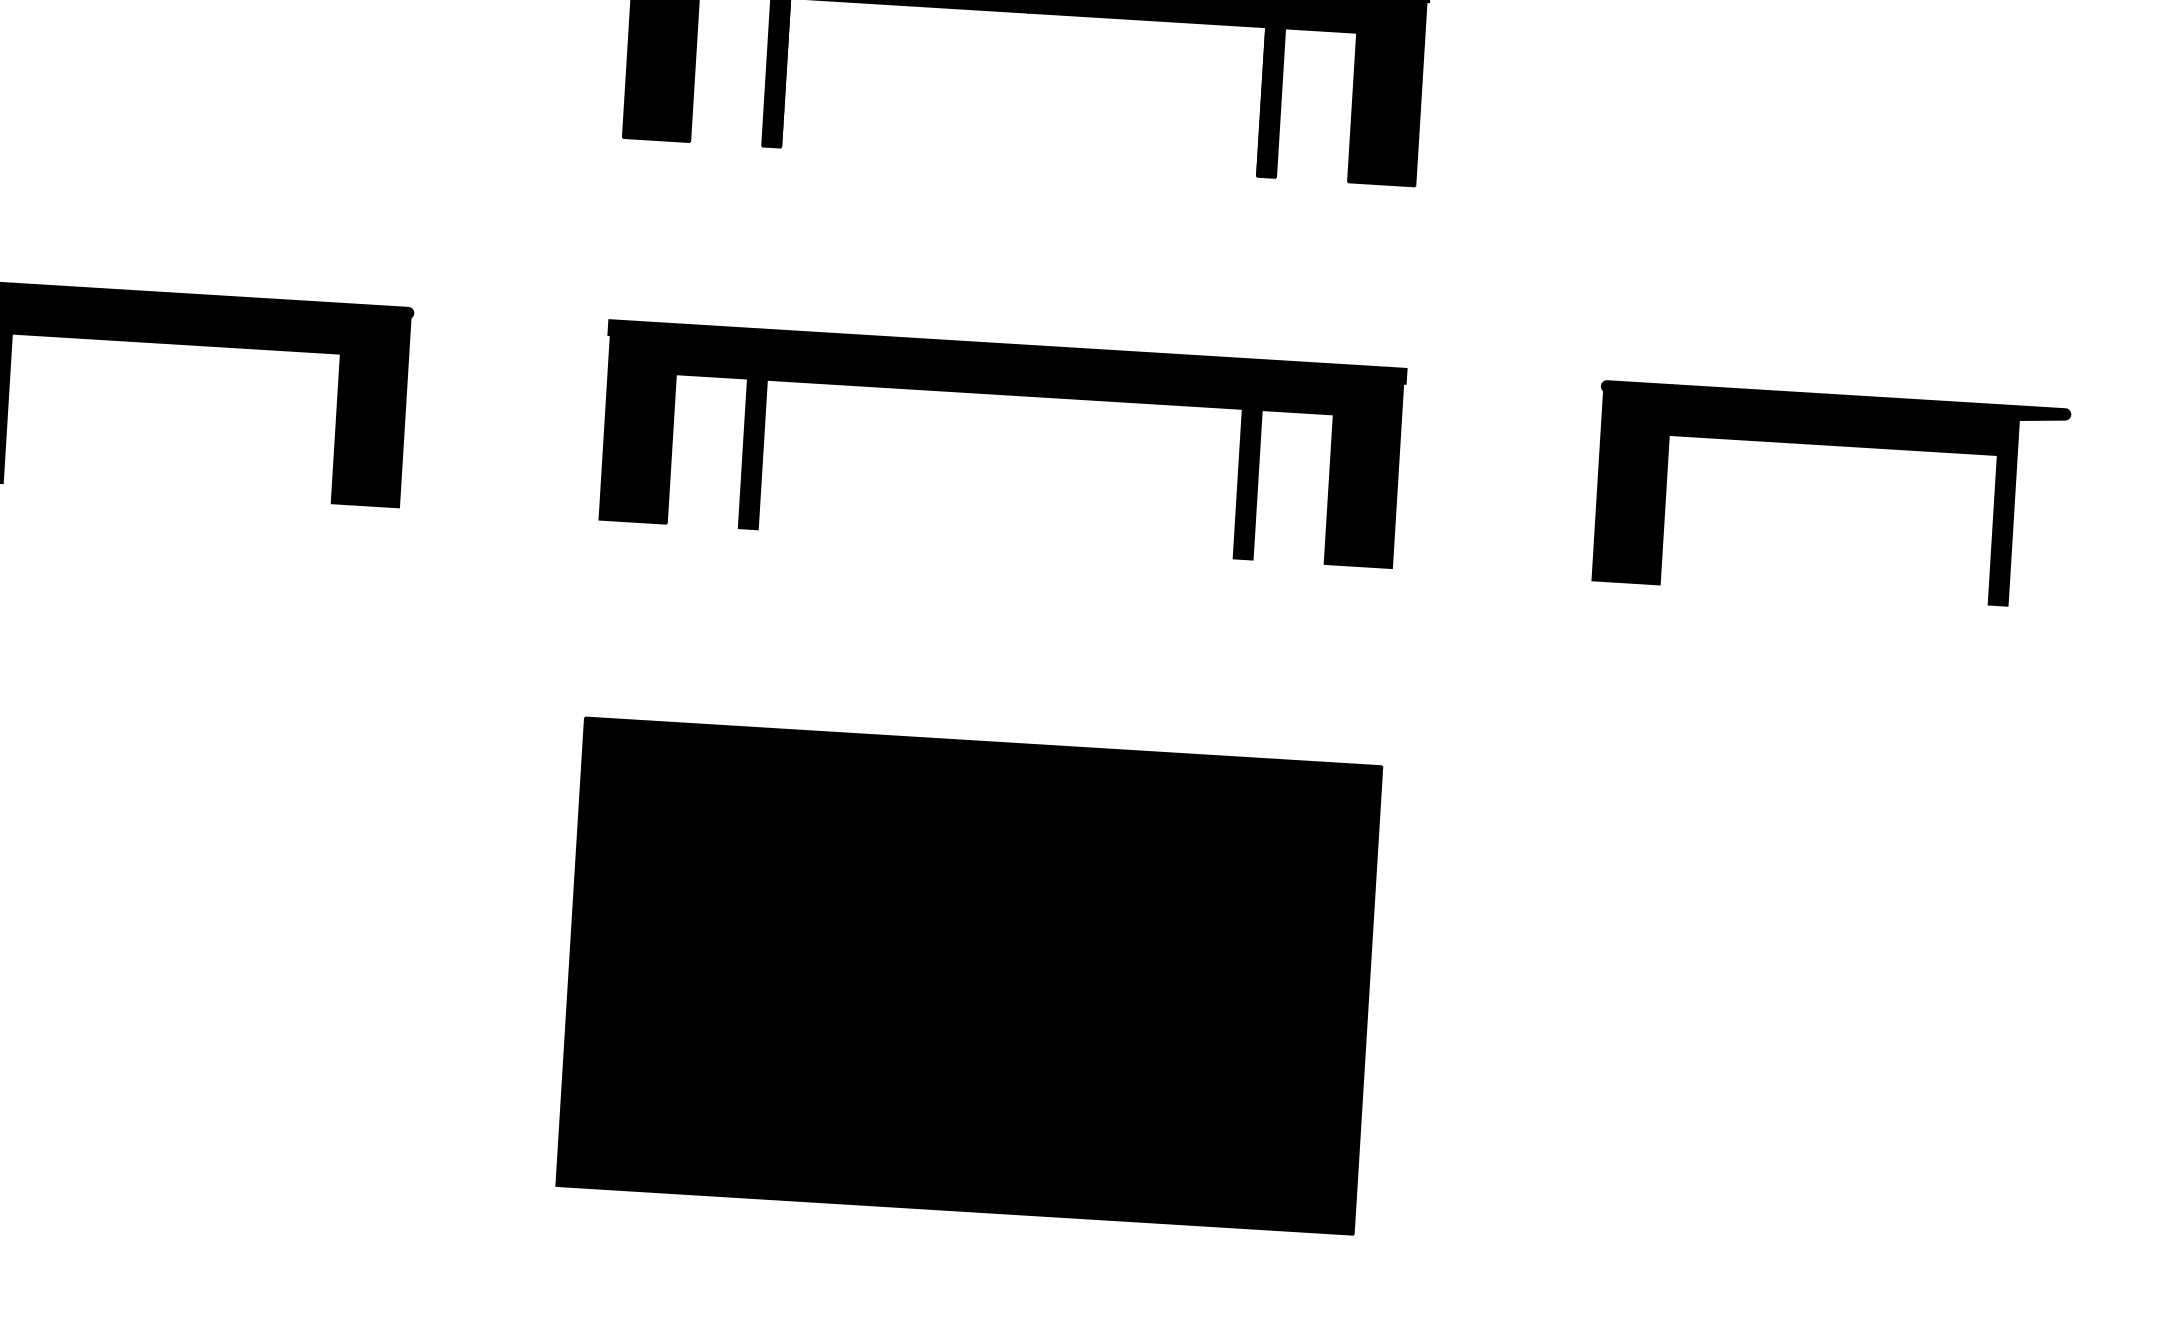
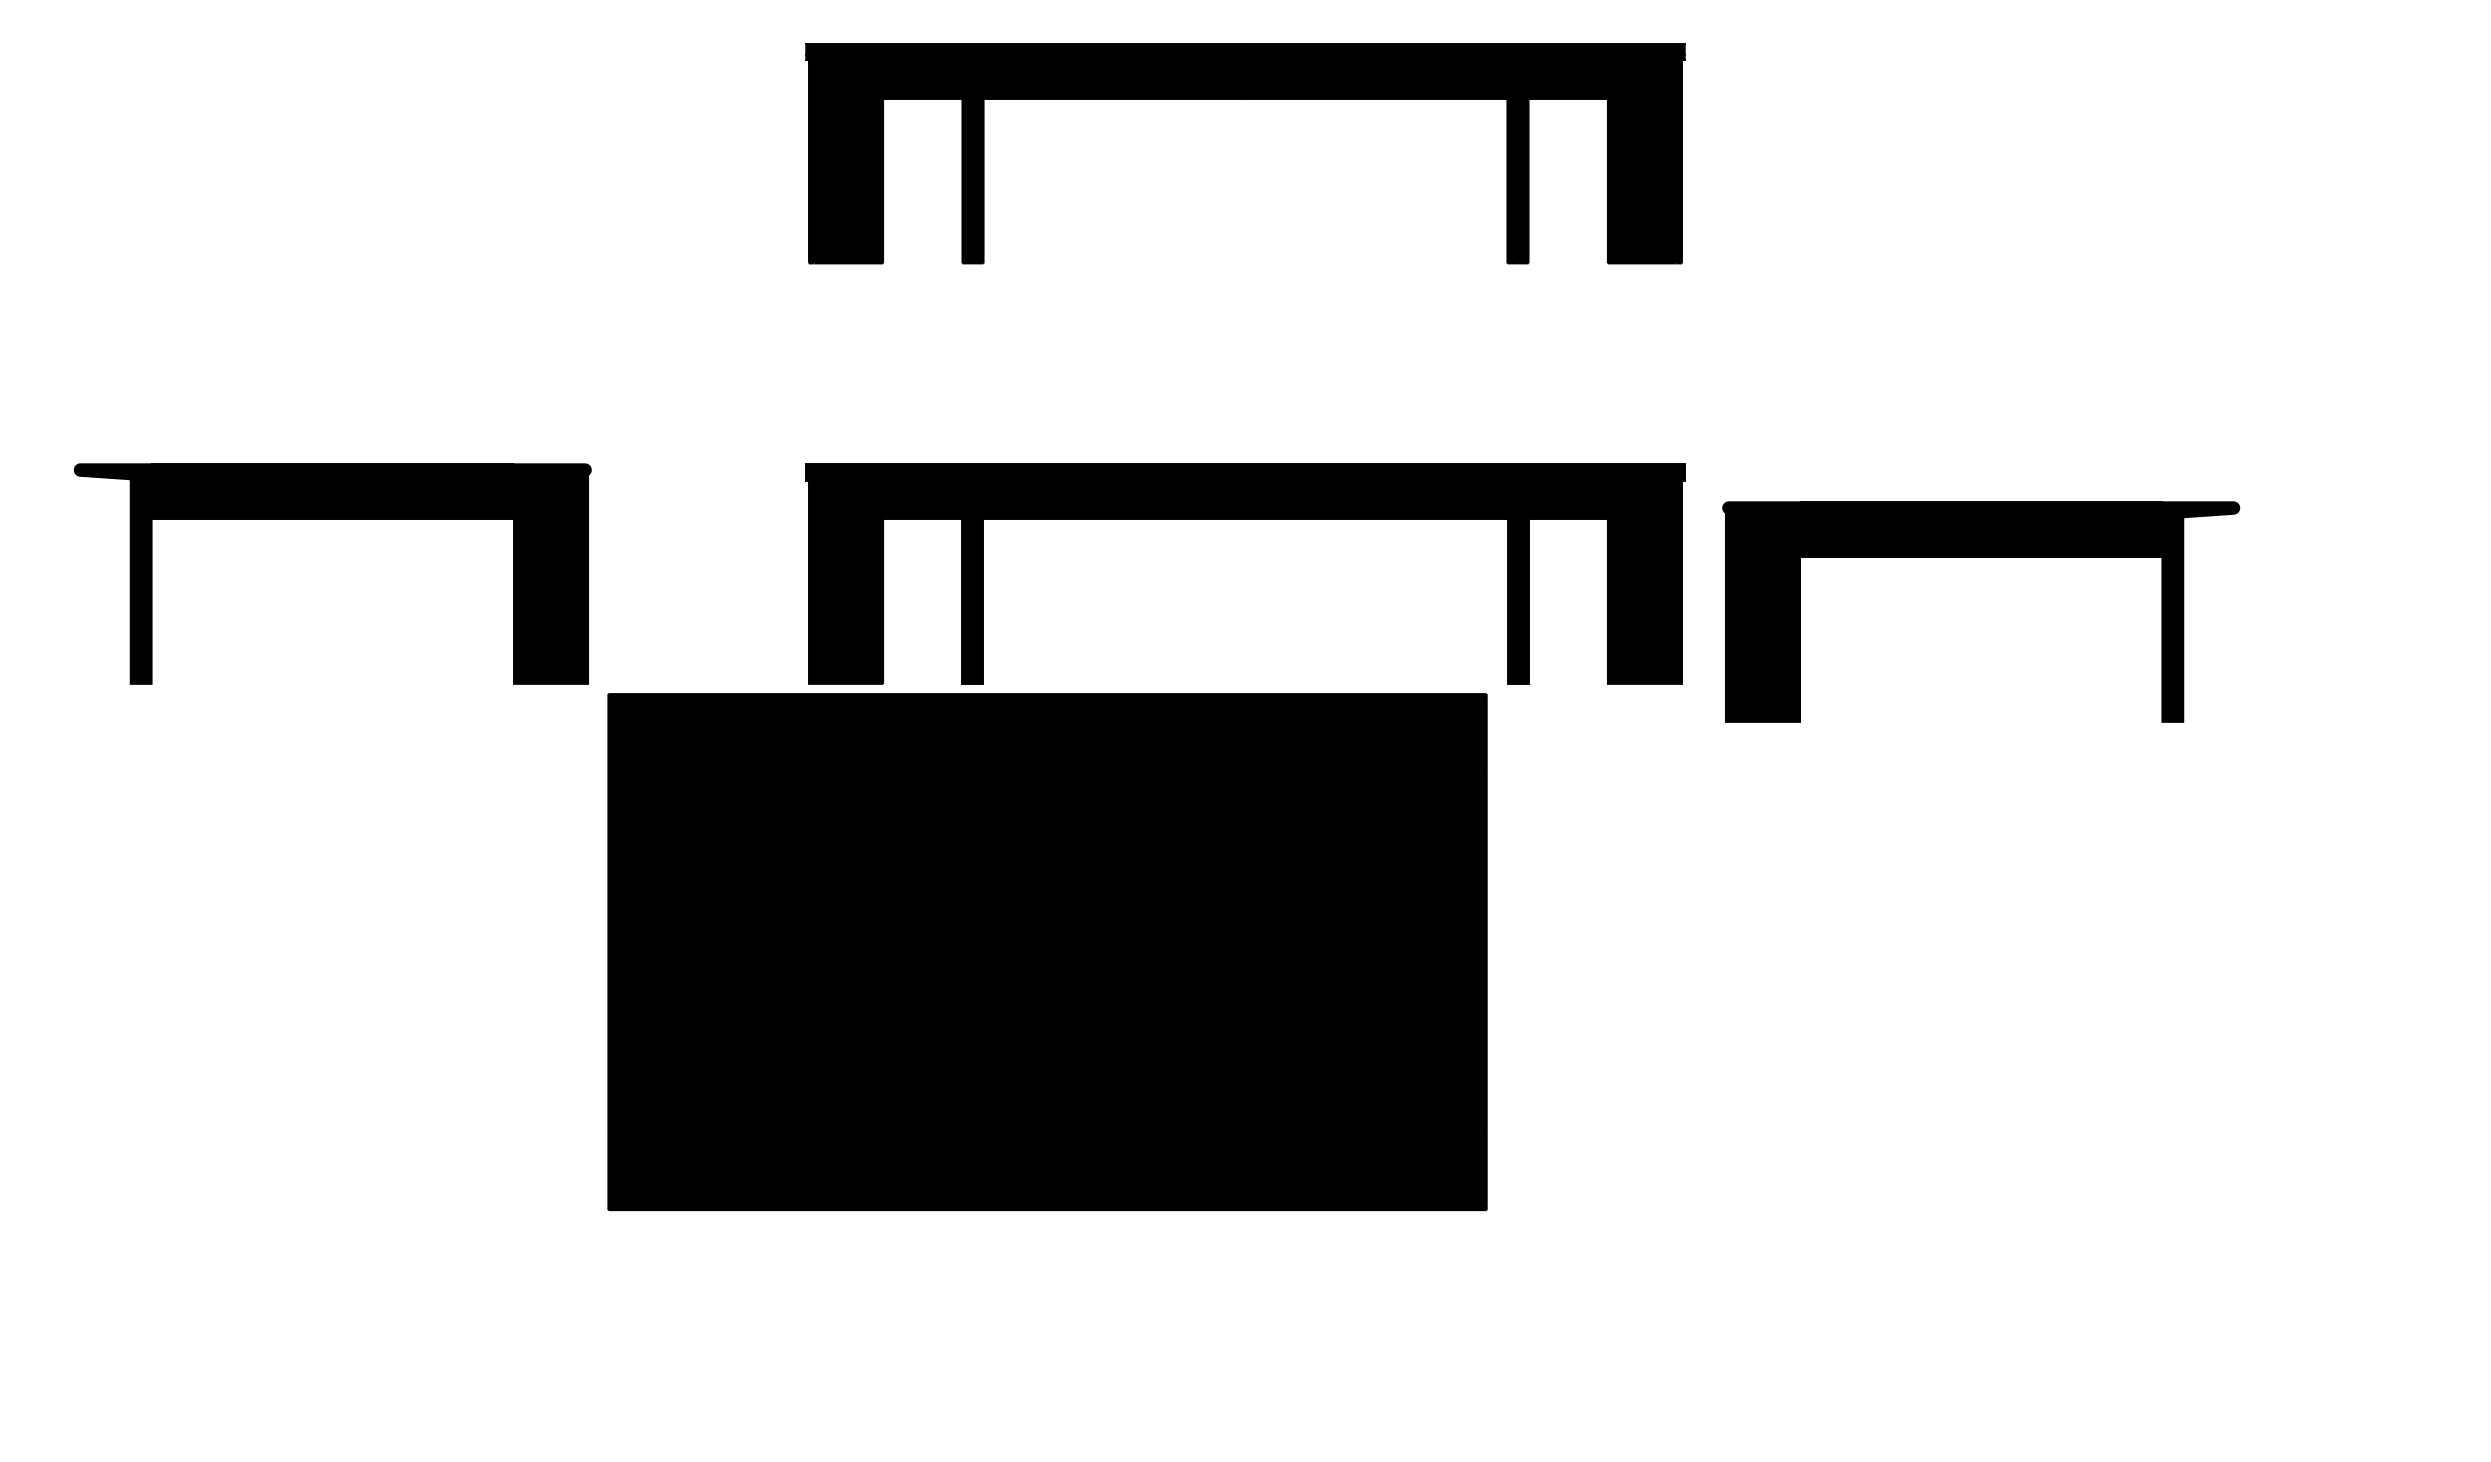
part: (1833, 445) -> (1981, 557), moved
part: (969, 976) -> (1047, 952), moved

